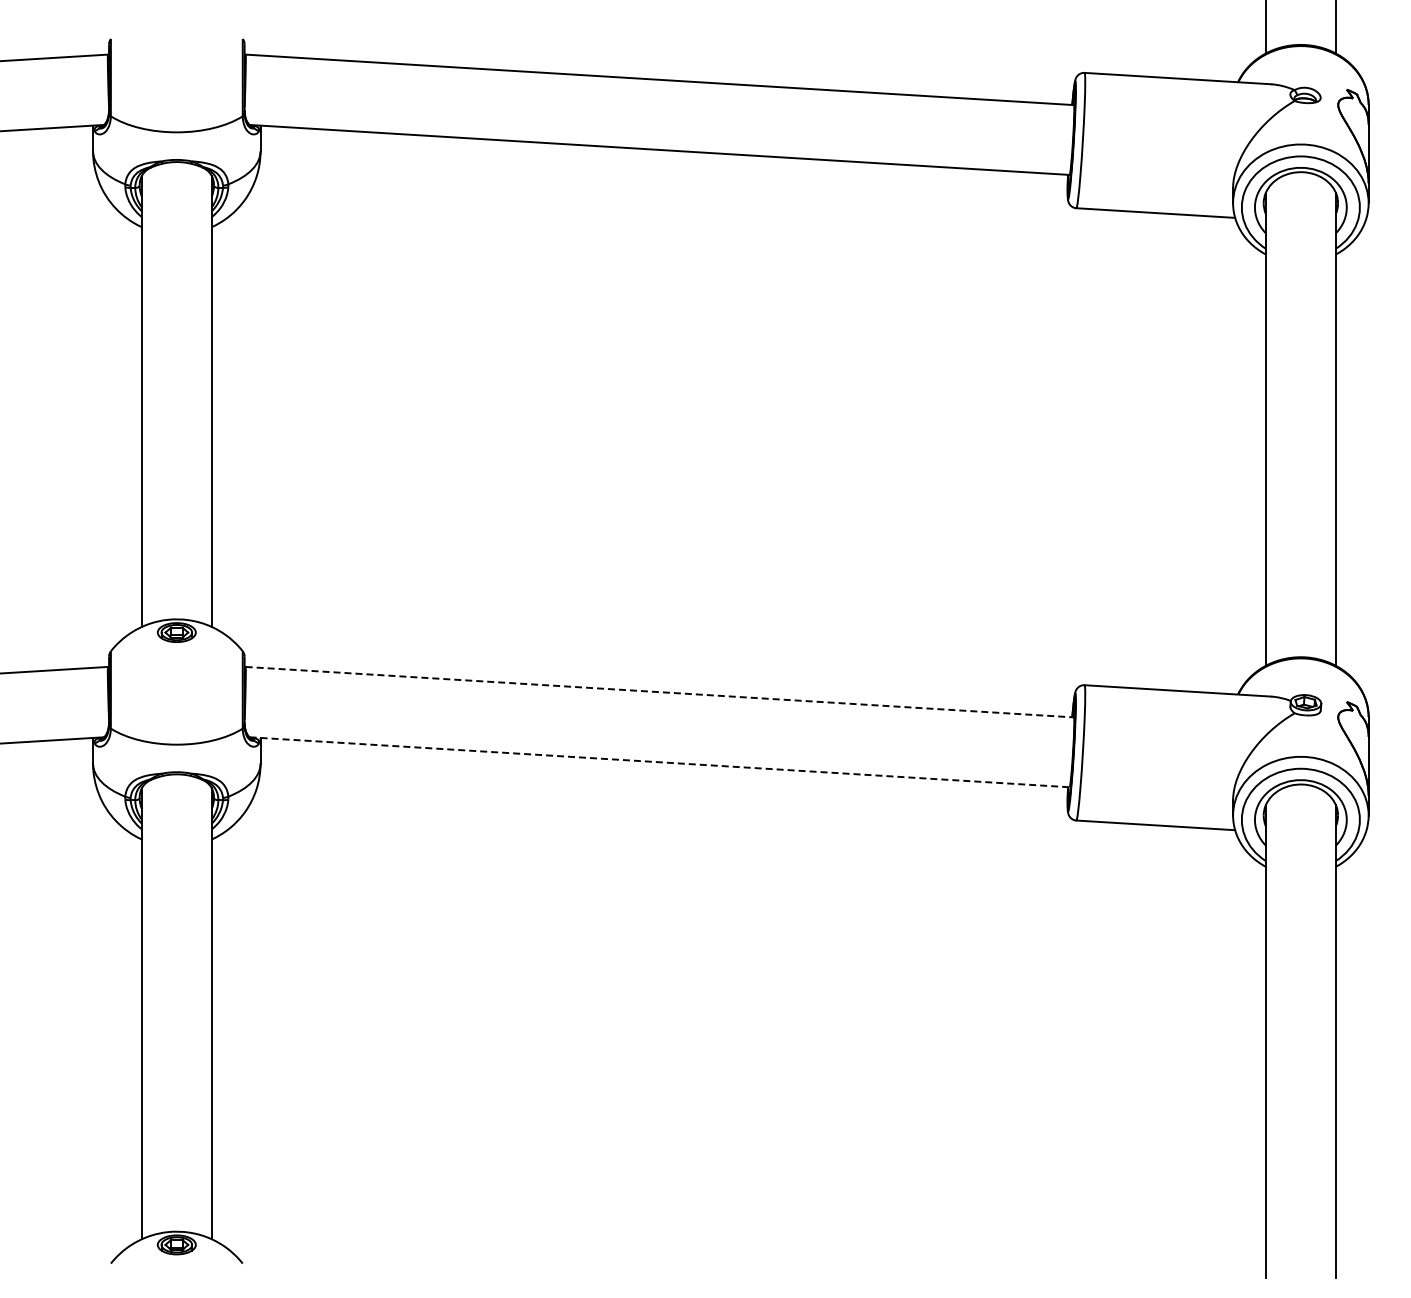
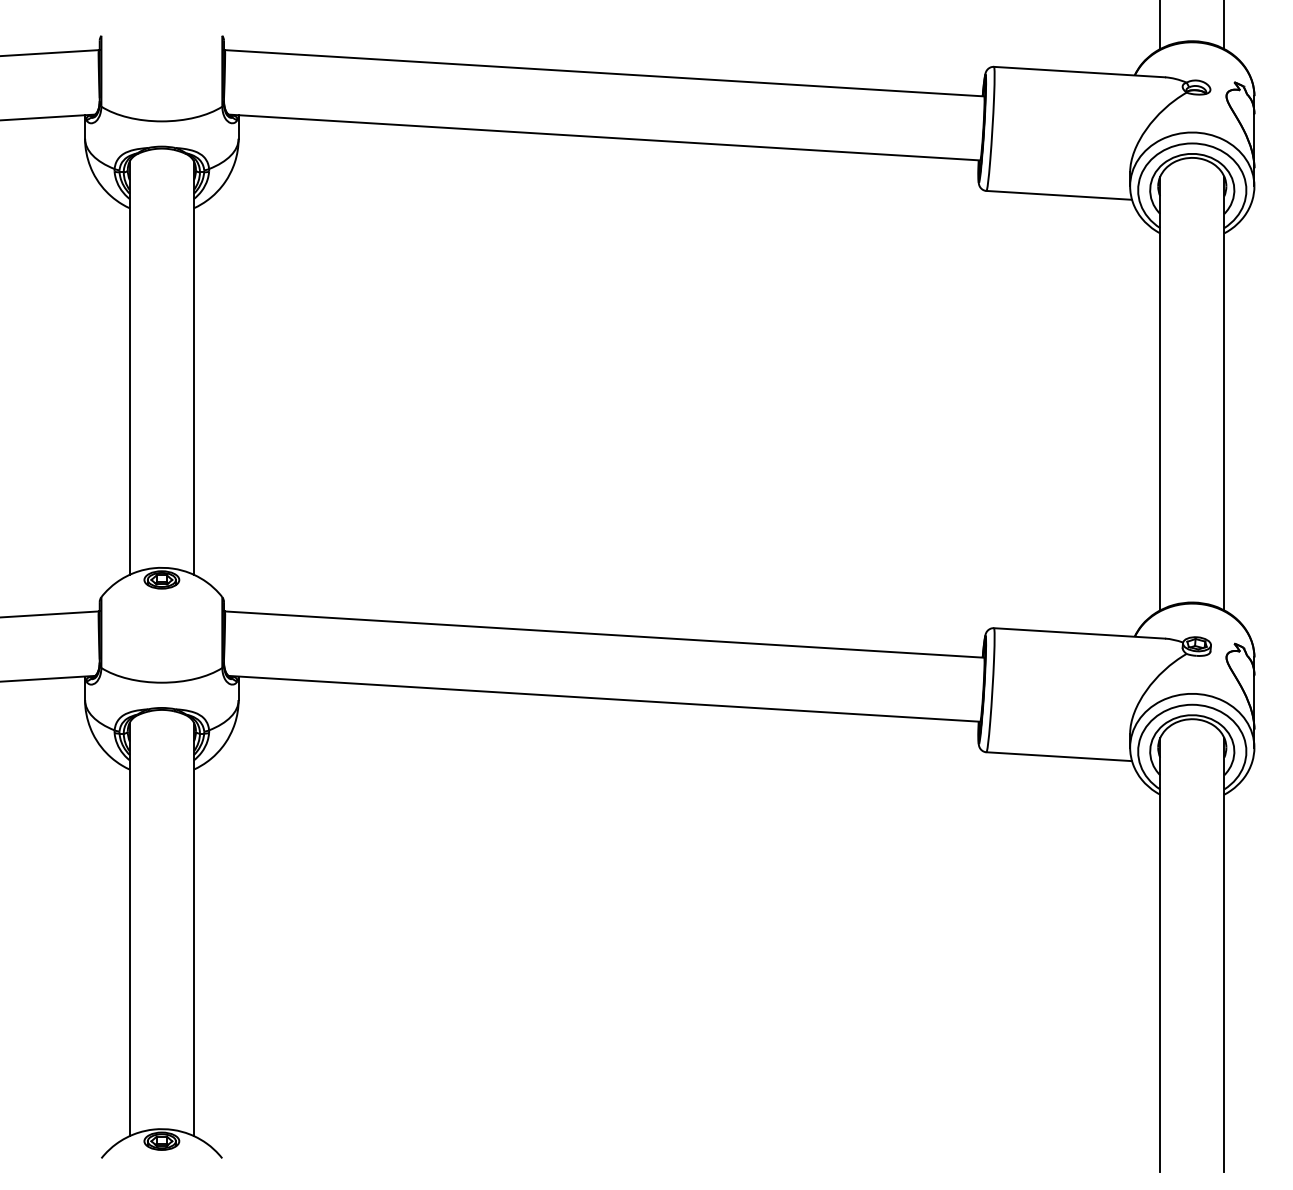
line: (659, 692) -> (604, 634), dashed -> solid
line: (659, 762) -> (604, 699), dashed -> solid

